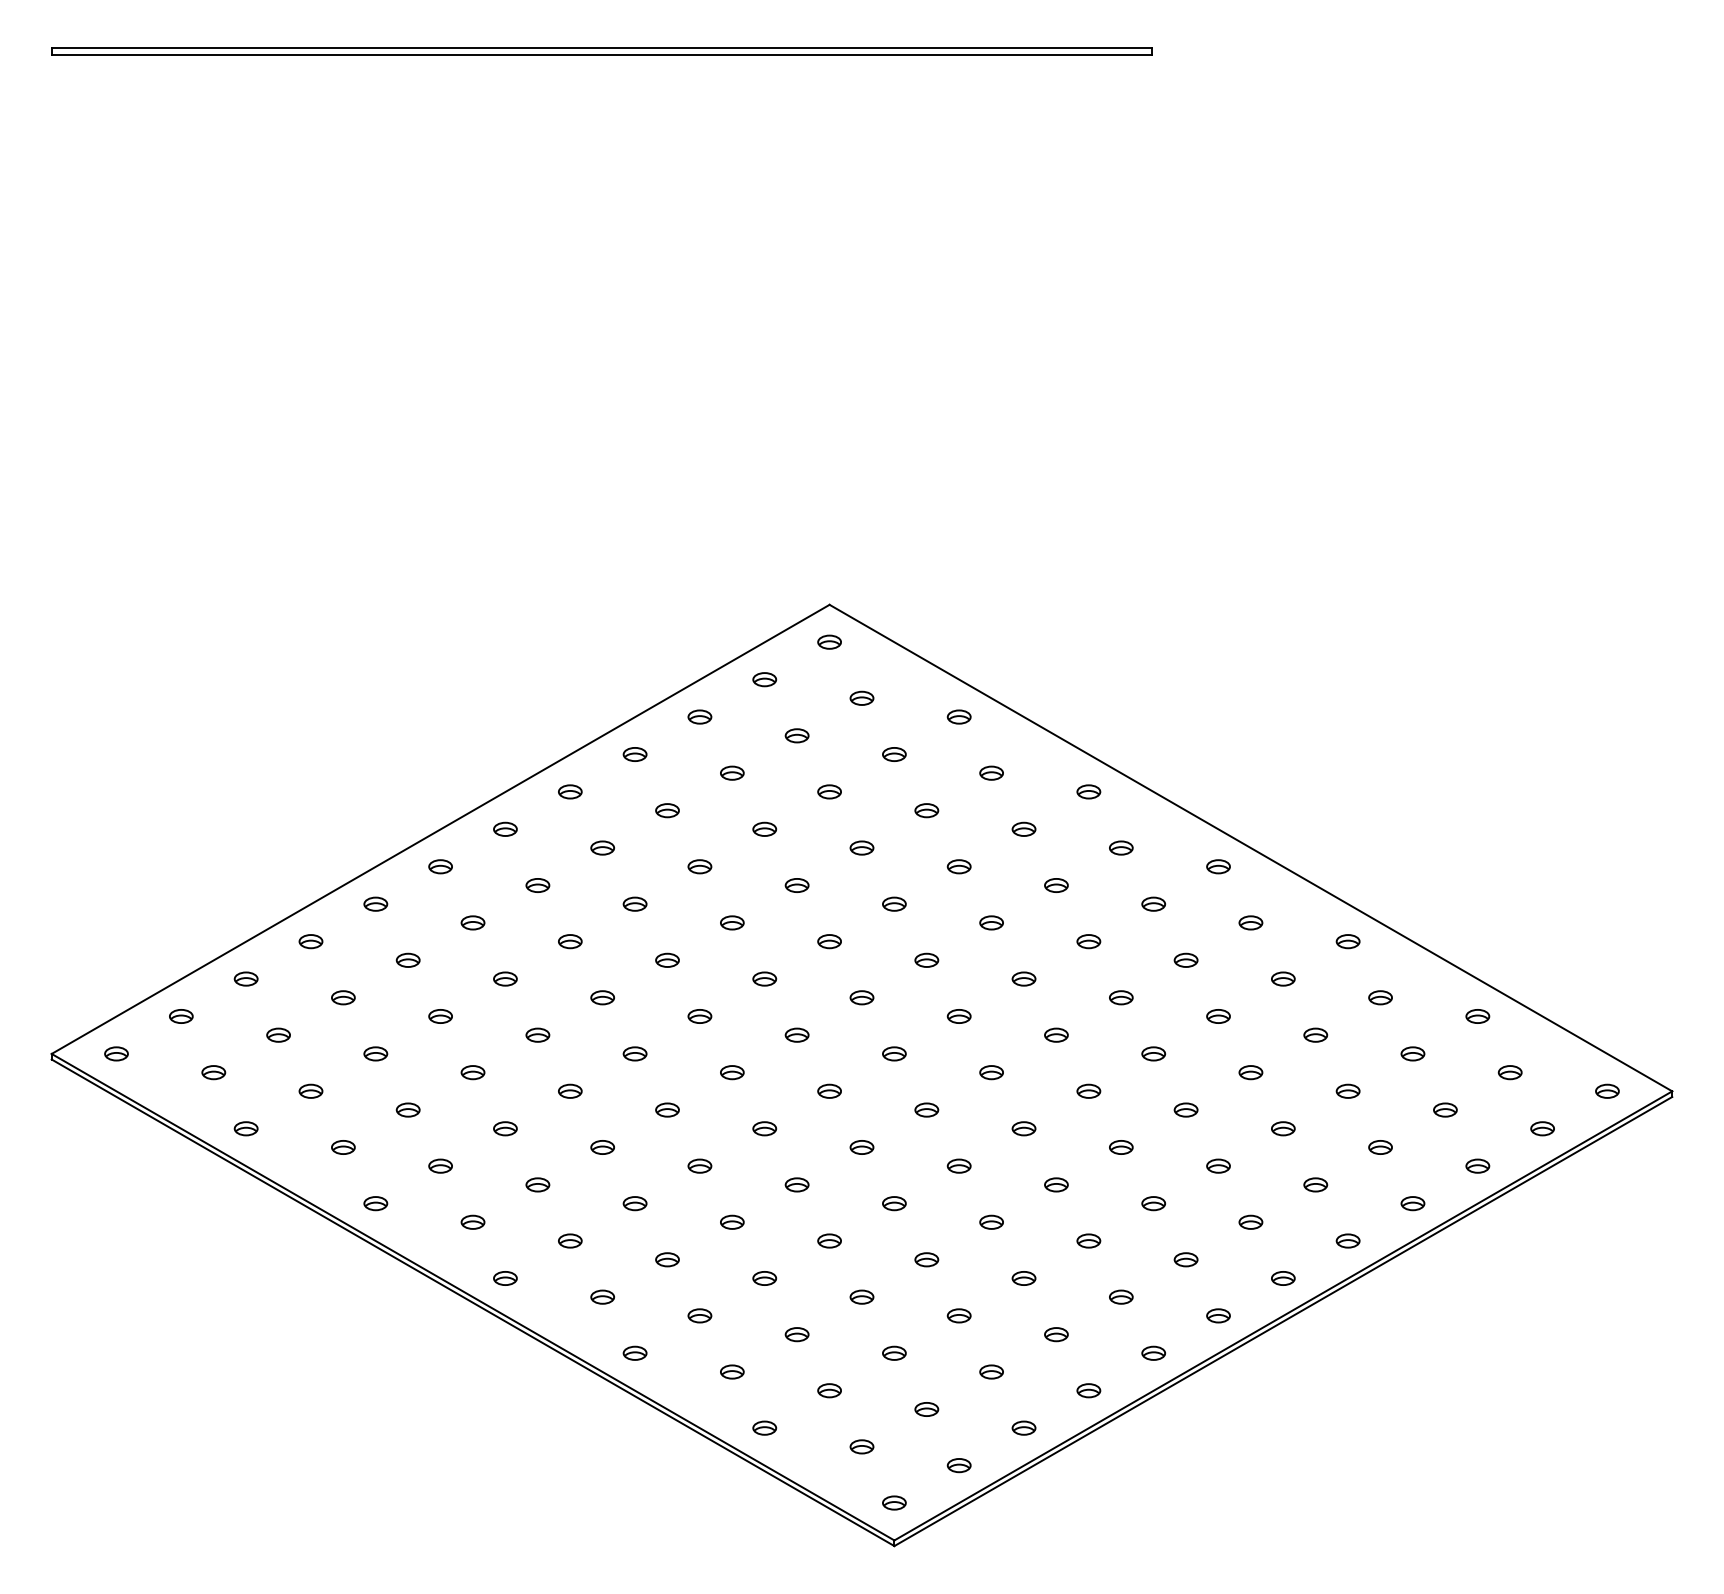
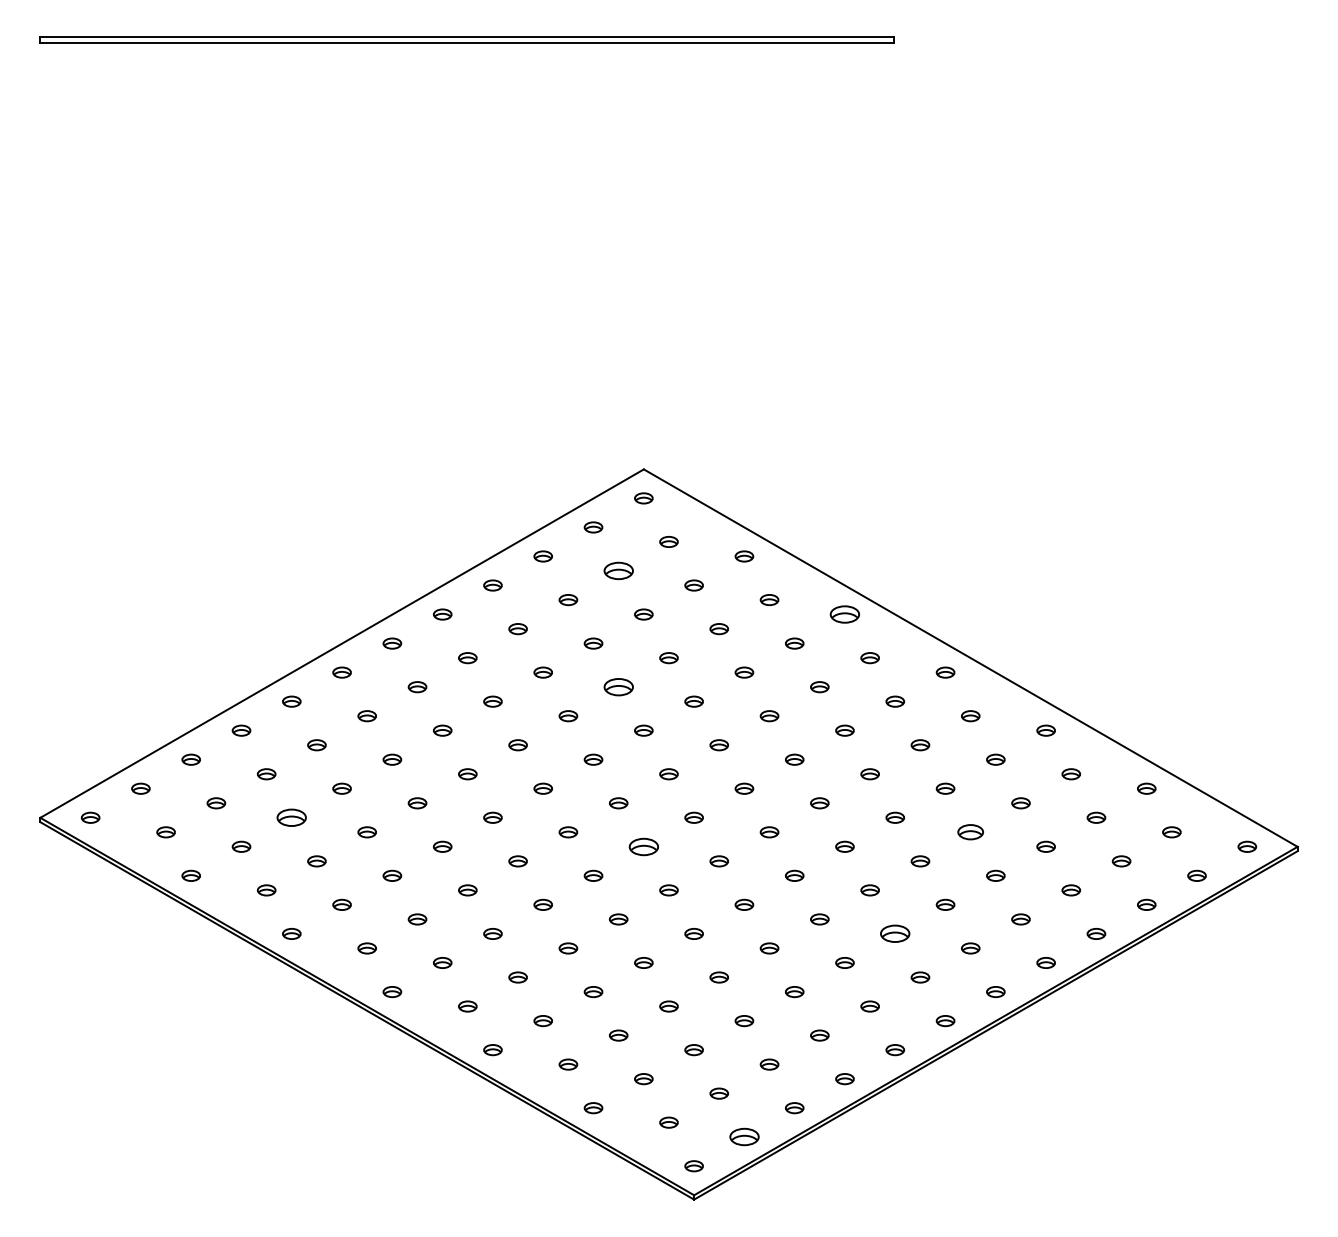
part: (796, 735) -> (618, 570), size x1.6
part: (1088, 791) -> (844, 614), size x1.6
part: (796, 885) -> (618, 687), size x1.6
part: (375, 1053) -> (291, 817), size x1.6
part: (1250, 1072) -> (970, 832), size x1.4
part: (829, 1090) -> (643, 846), size x1.6
part: (1153, 1203) -> (895, 933), size x1.6
part: (958, 1465) -> (743, 1137), size x1.6

